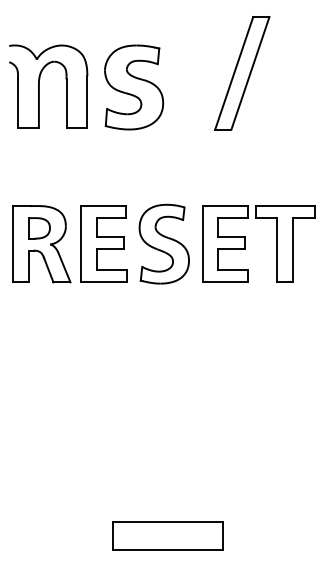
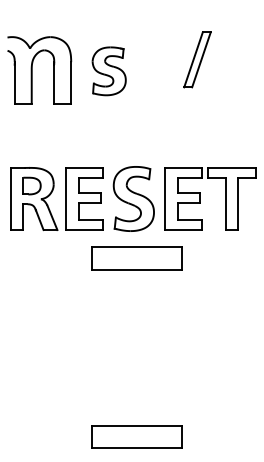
part: (242, 73) -> (197, 59), size x0.6
part: (133, 87) -> (108, 71), size x0.7
part: (167, 316) -> (136, 257), added

